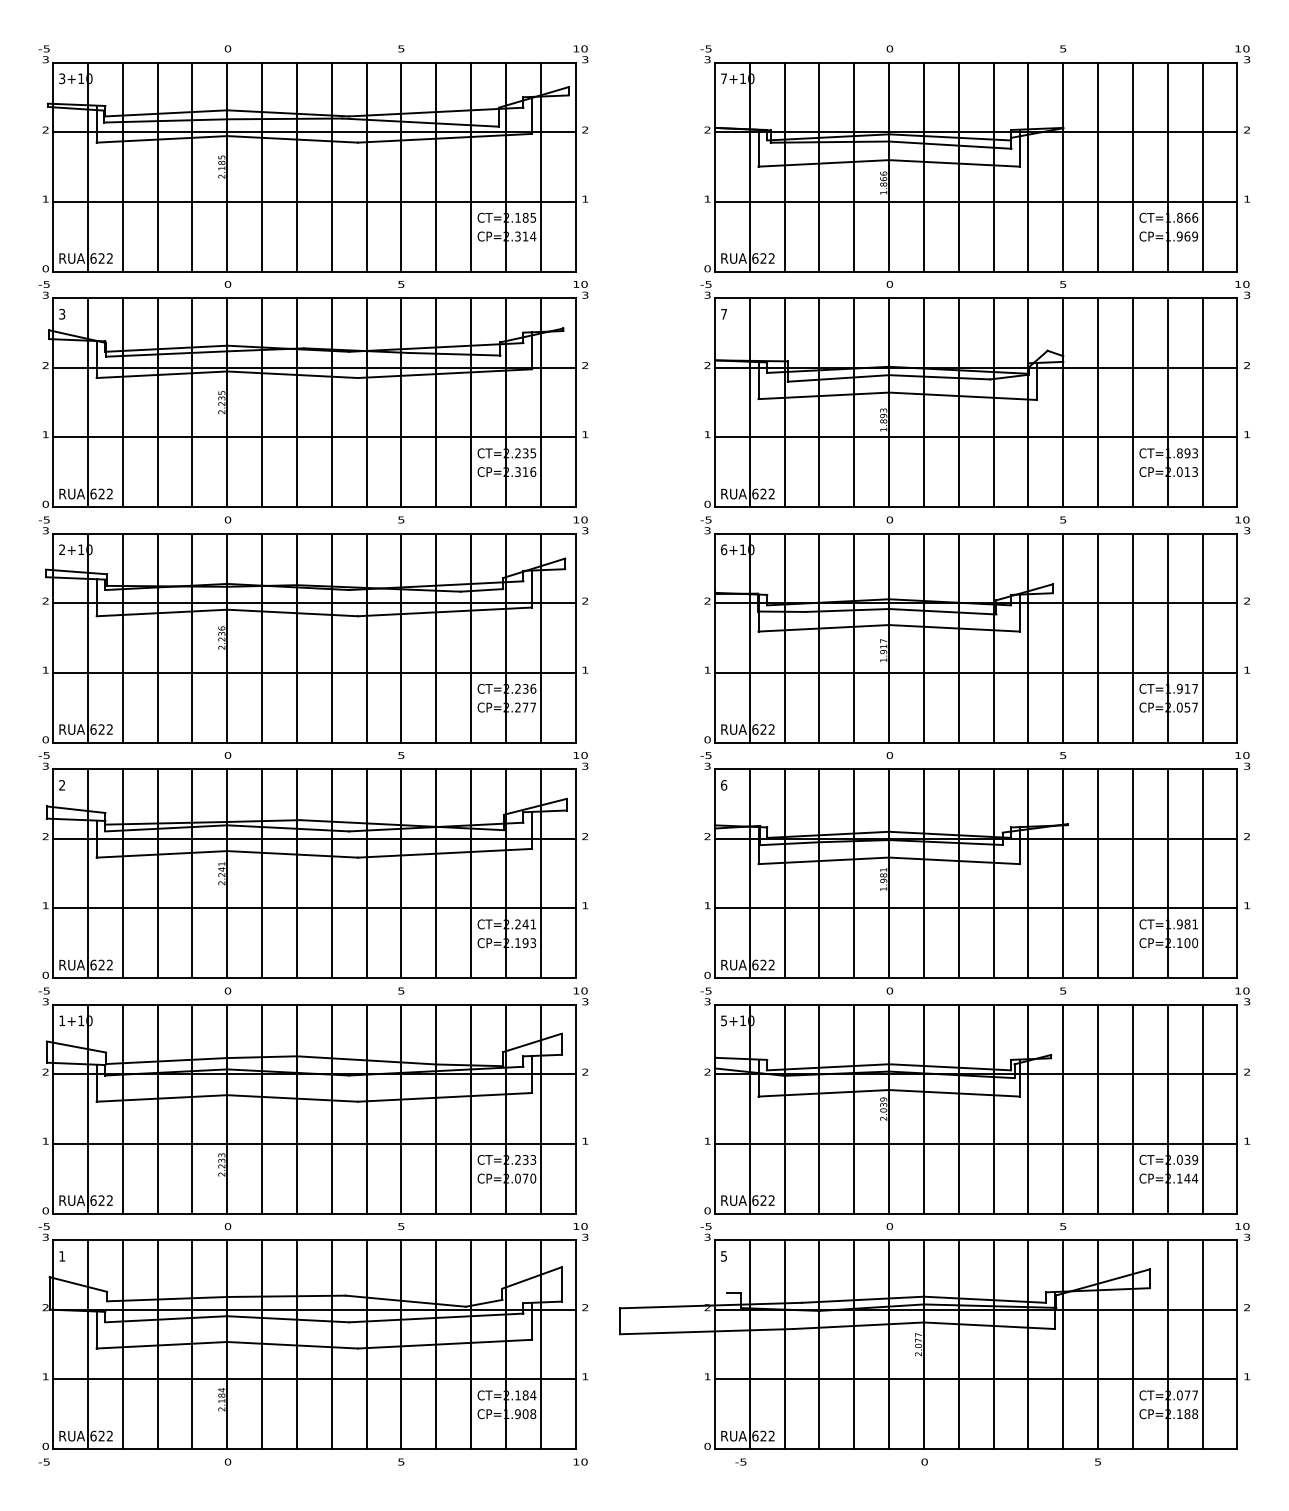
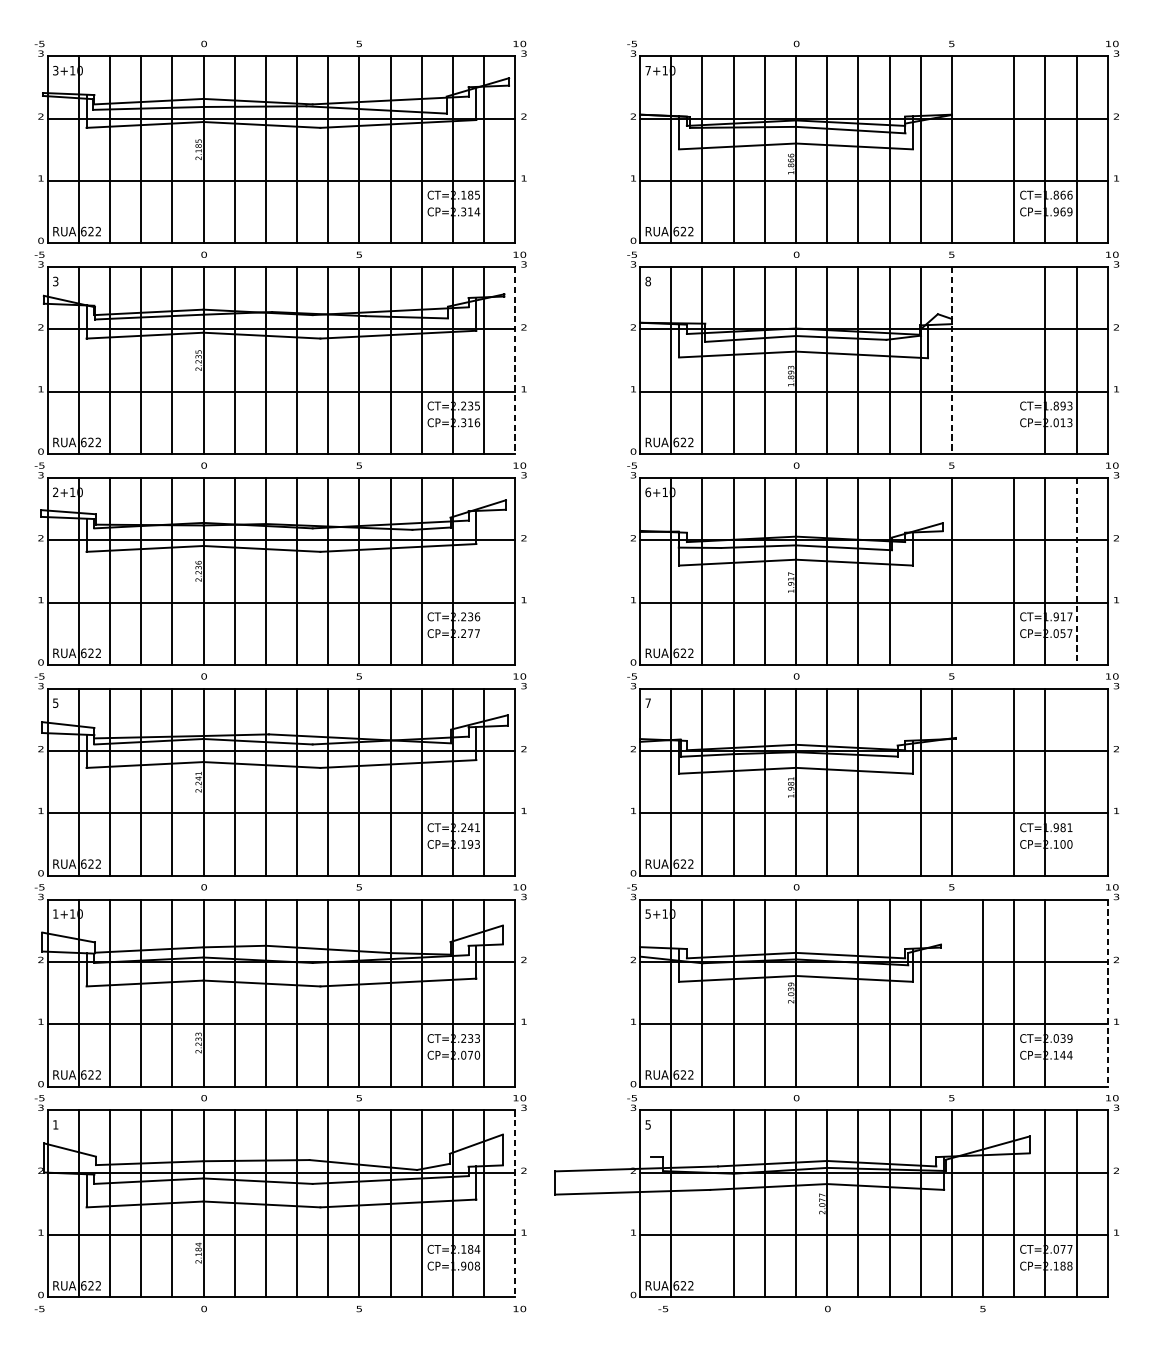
line: (1098, 166) -> (983, 149), removed
text: (723, 314) -> (647, 281), 7 -> 8
line: (575, 402) -> (515, 360), solid -> dashed
line: (1063, 402) -> (952, 360), solid -> dashed
line: (1098, 402) -> (983, 360), removed
line: (1132, 402) -> (1013, 360), removed
line: (540, 637) -> (483, 570), removed
line: (1028, 637) -> (920, 570), removed
line: (1098, 637) -> (983, 570), removed
line: (1202, 638) -> (1076, 571), solid -> dashed
text: (62, 785) -> (55, 703), 2 -> 5
text: (724, 785) -> (648, 703), 6 -> 7
line: (993, 873) -> (889, 782), removed
line: (1098, 873) -> (983, 782), removed
line: (1202, 873) -> (1076, 782), removed
line: (923, 1108) -> (826, 992), removed
line: (1063, 1108) -> (952, 992), removed
line: (1202, 1108) -> (1076, 992), removed
line: (1237, 1109) -> (1107, 993), solid -> dashed
line: (575, 1344) -> (515, 1203), solid -> dashed
line: (784, 1344) -> (702, 1203), removed

